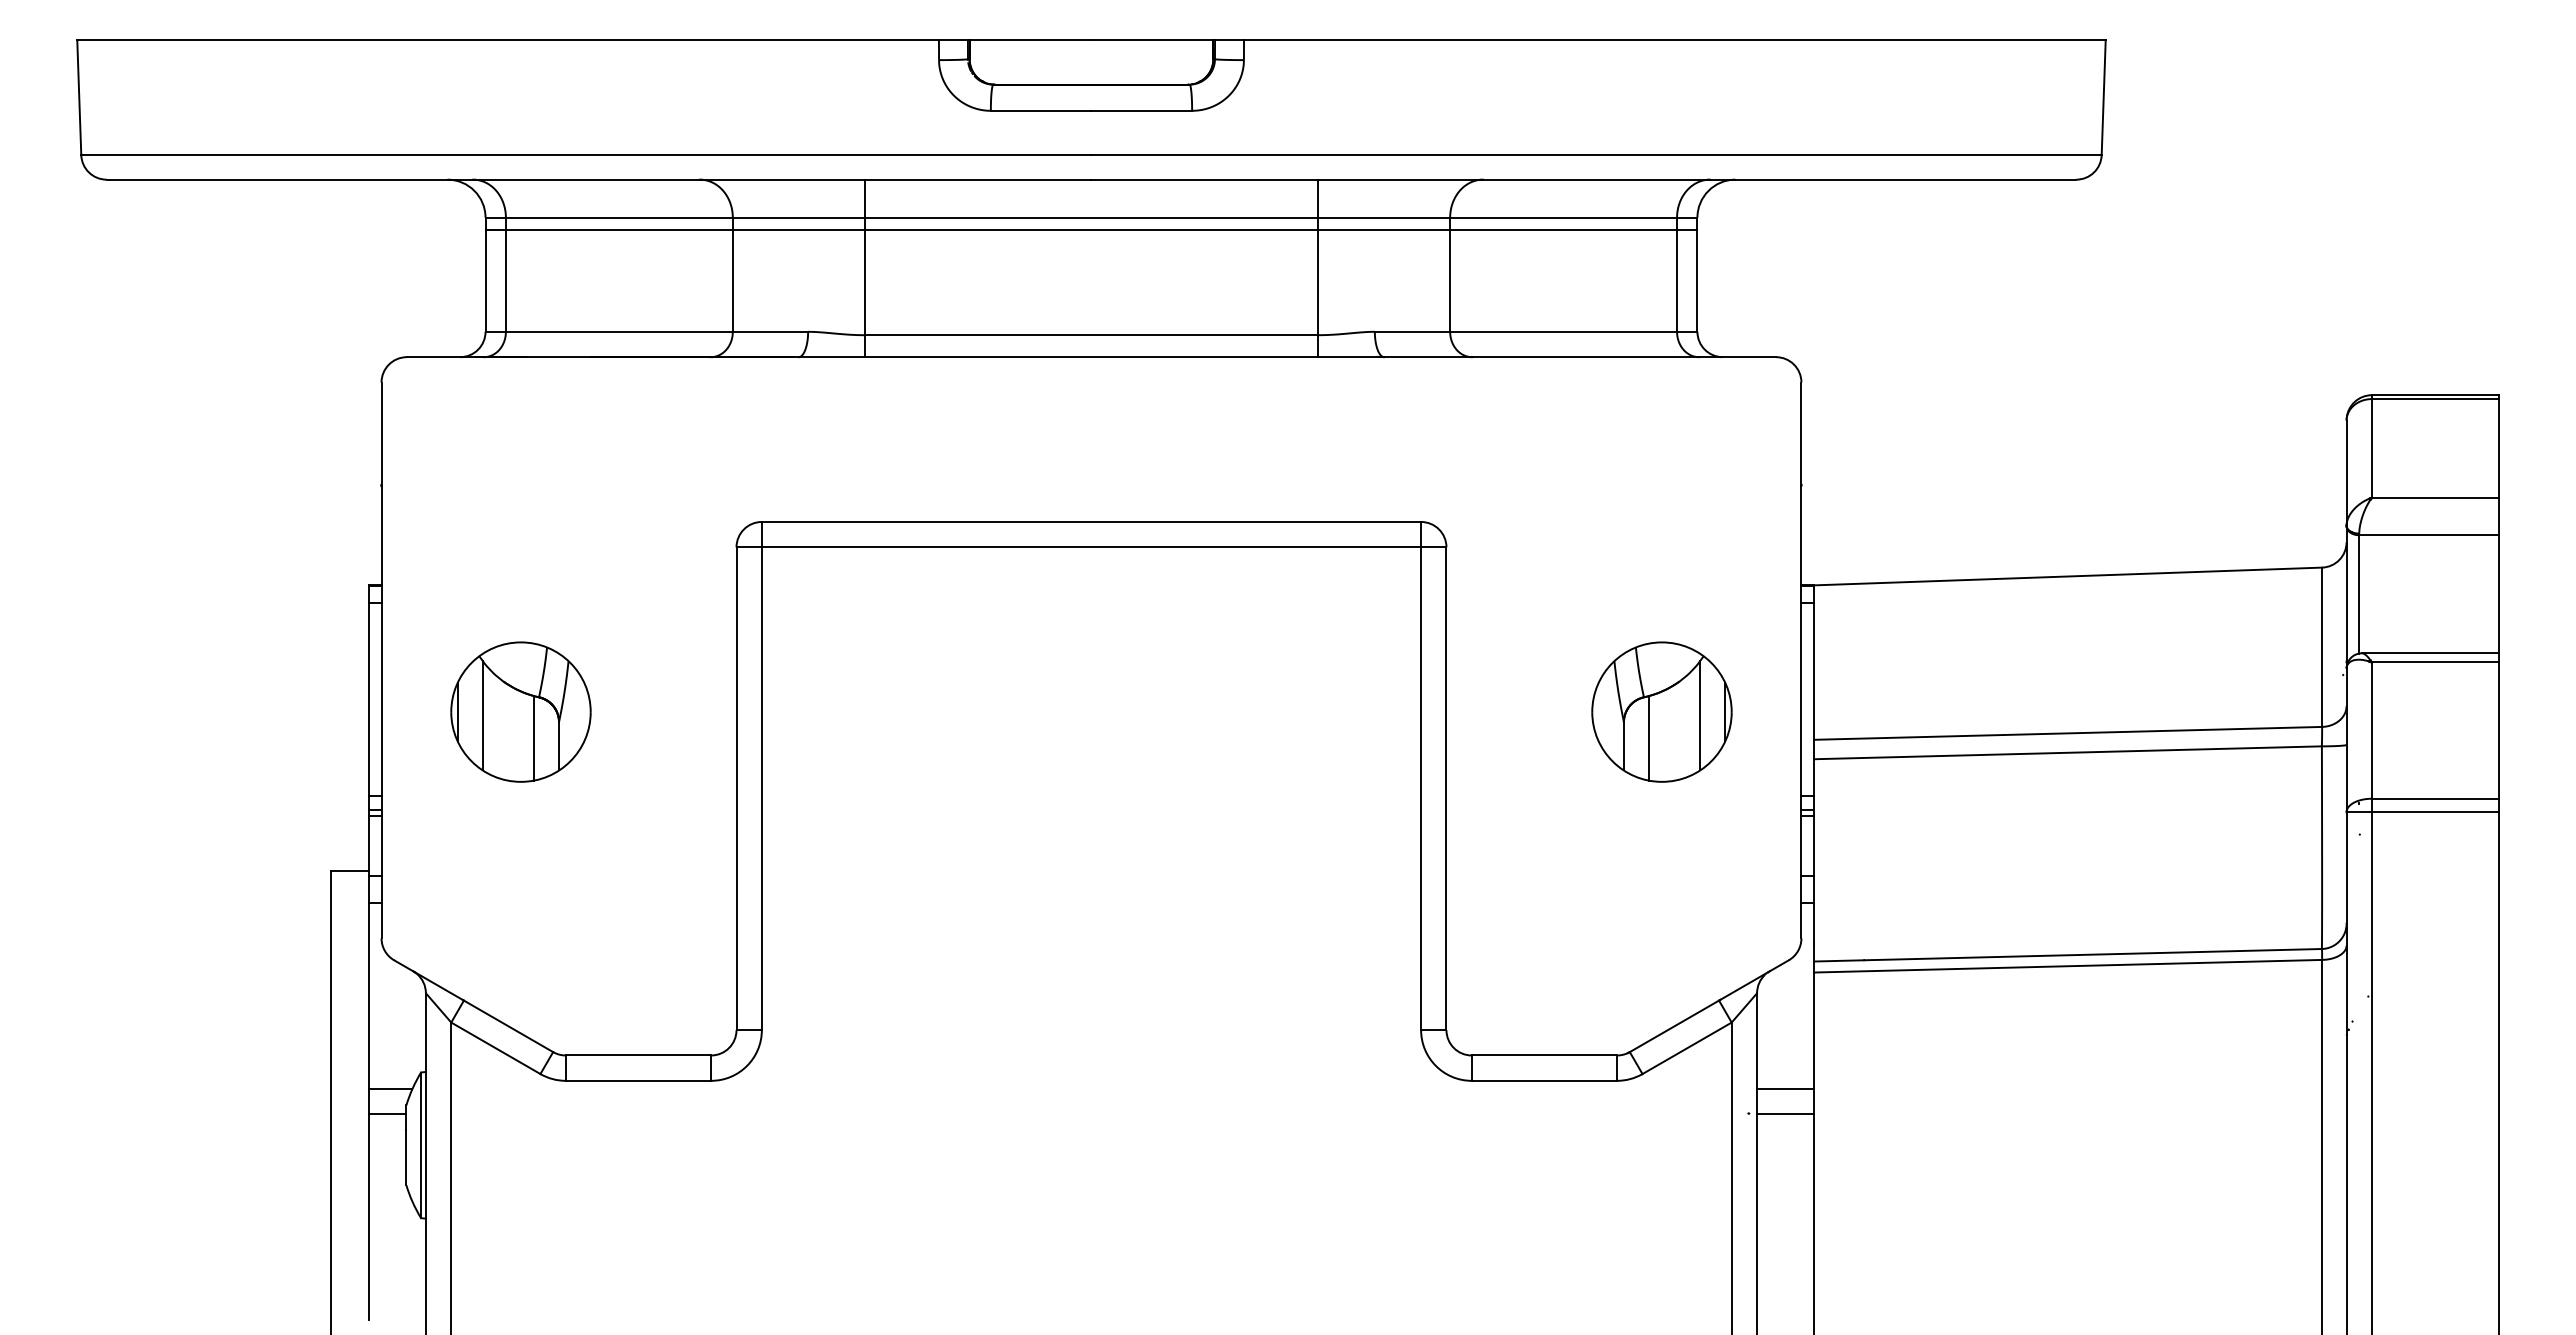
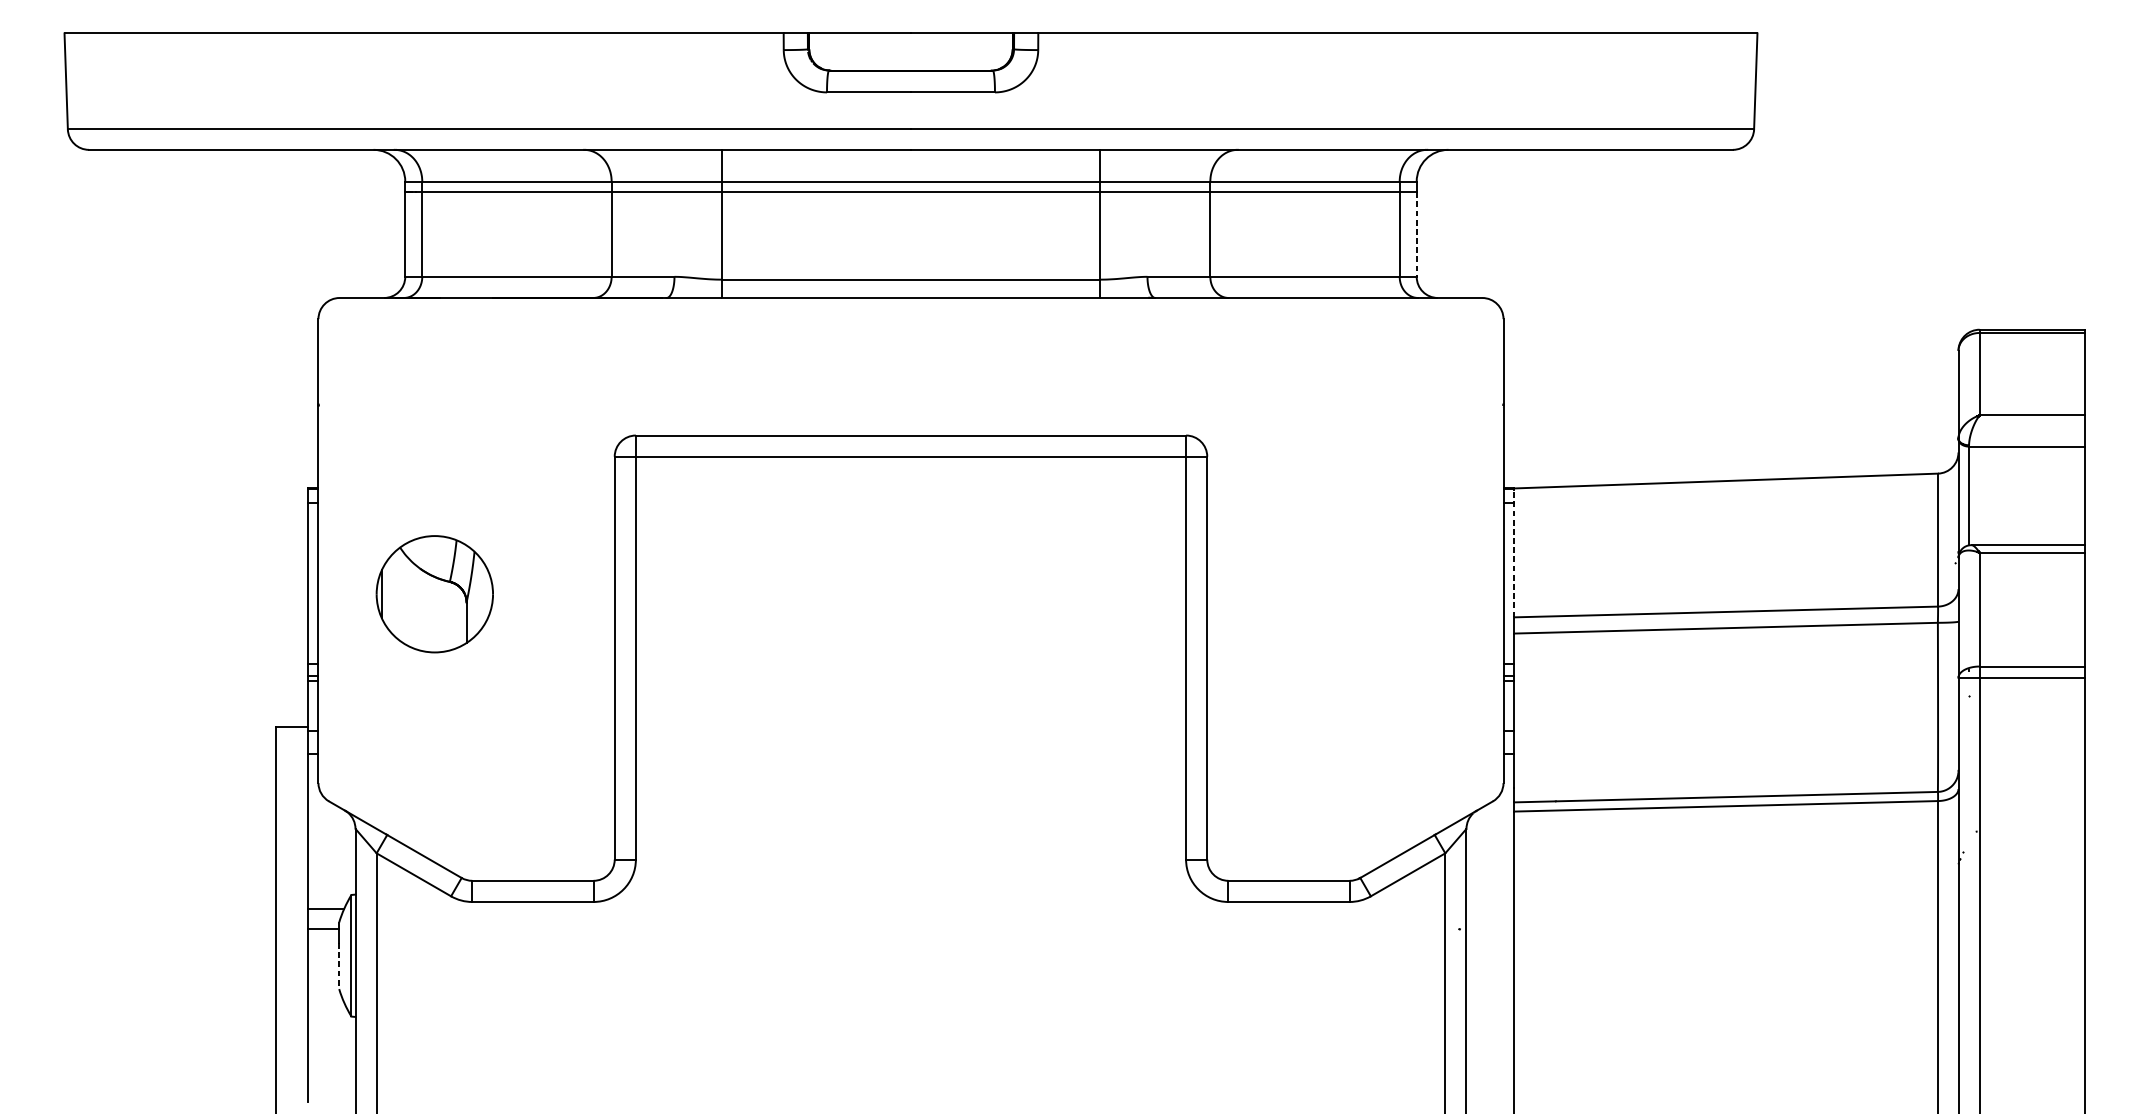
line: (1697, 281) -> (1416, 234), solid -> dashed
line: (1814, 663) -> (1514, 553), solid -> dashed
part: (1661, 711) -> (1386, 593), removed
line: (482, 715) -> (402, 597), removed
line: (533, 737) -> (445, 615), removed
line: (1785, 1089) -> (1490, 909), removed
line: (1785, 1113) -> (1490, 929), removed
line: (406, 1157) -> (339, 965), solid -> dashed

